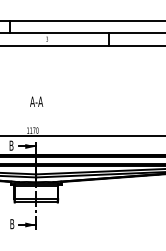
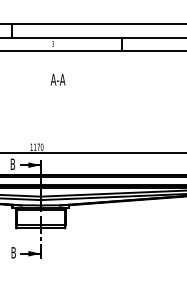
text: (36, 101) -> (57, 79), moved

